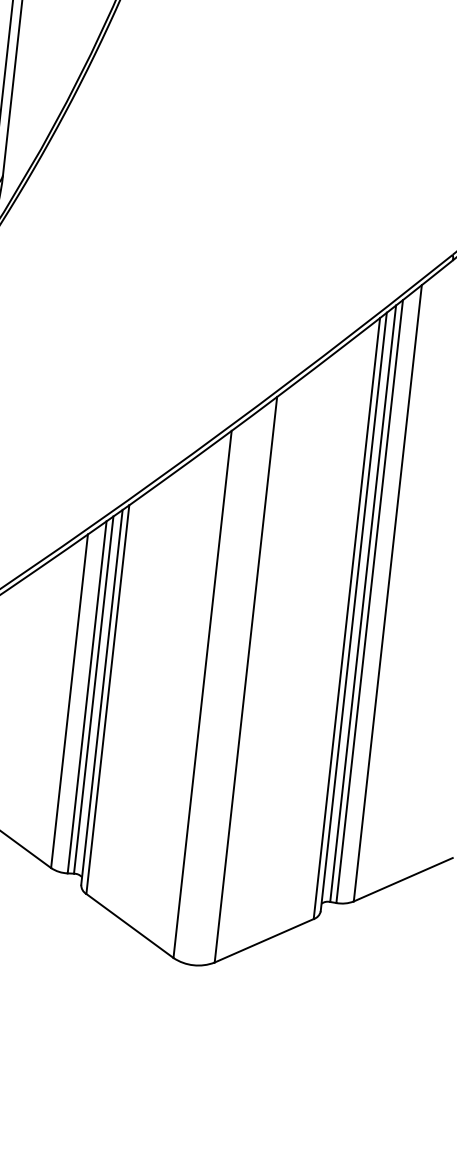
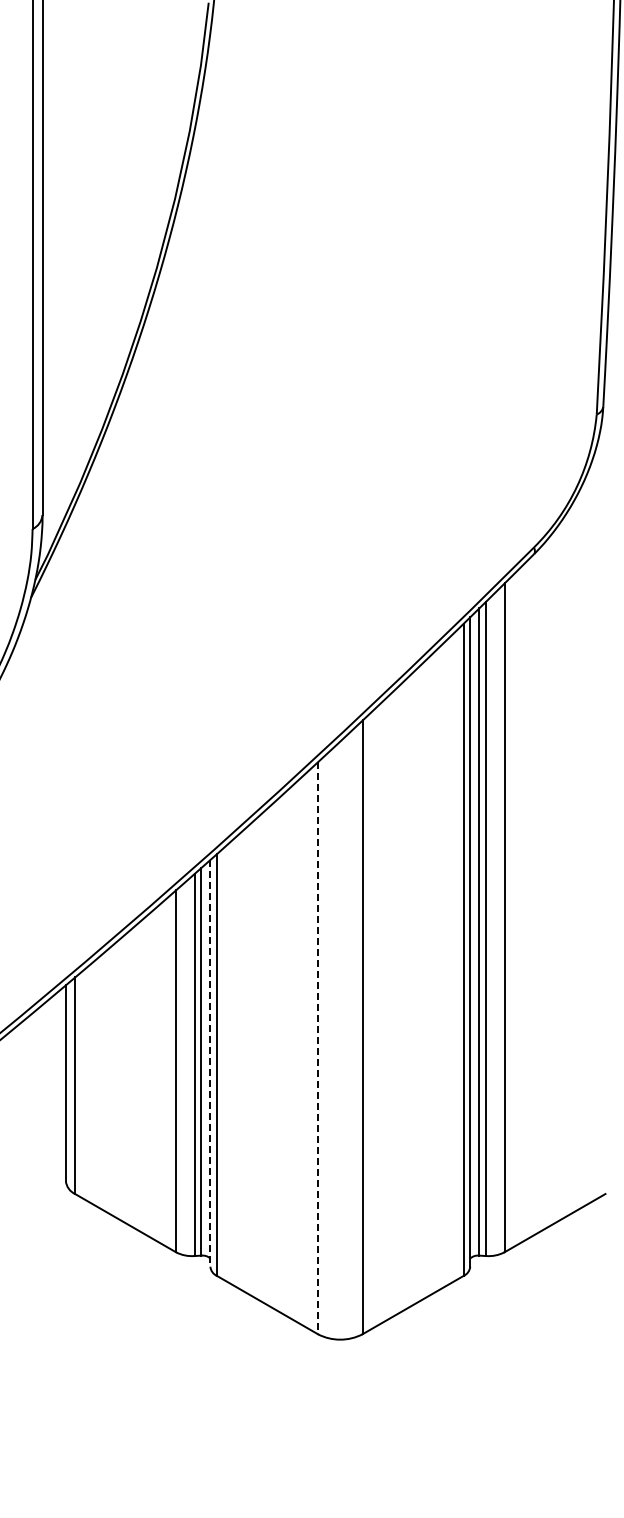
line: (202, 694) -> (317, 1048), solid -> dashed
line: (102, 697) -> (210, 1063), solid -> dashed

